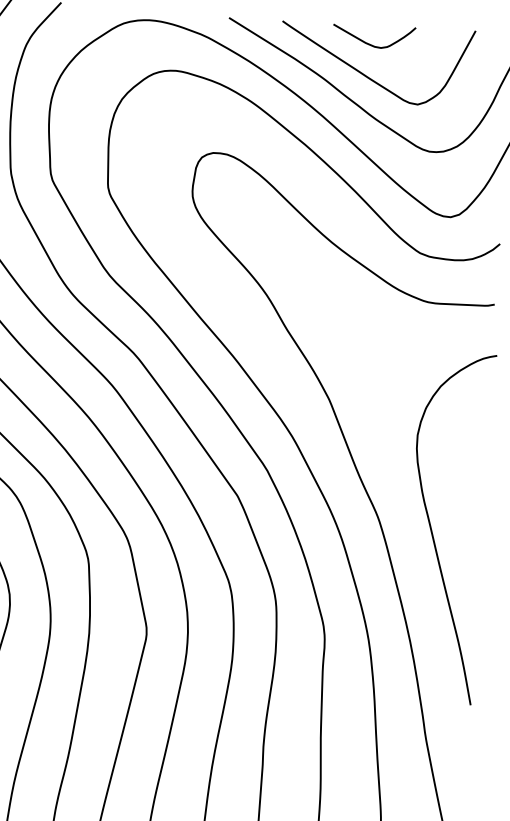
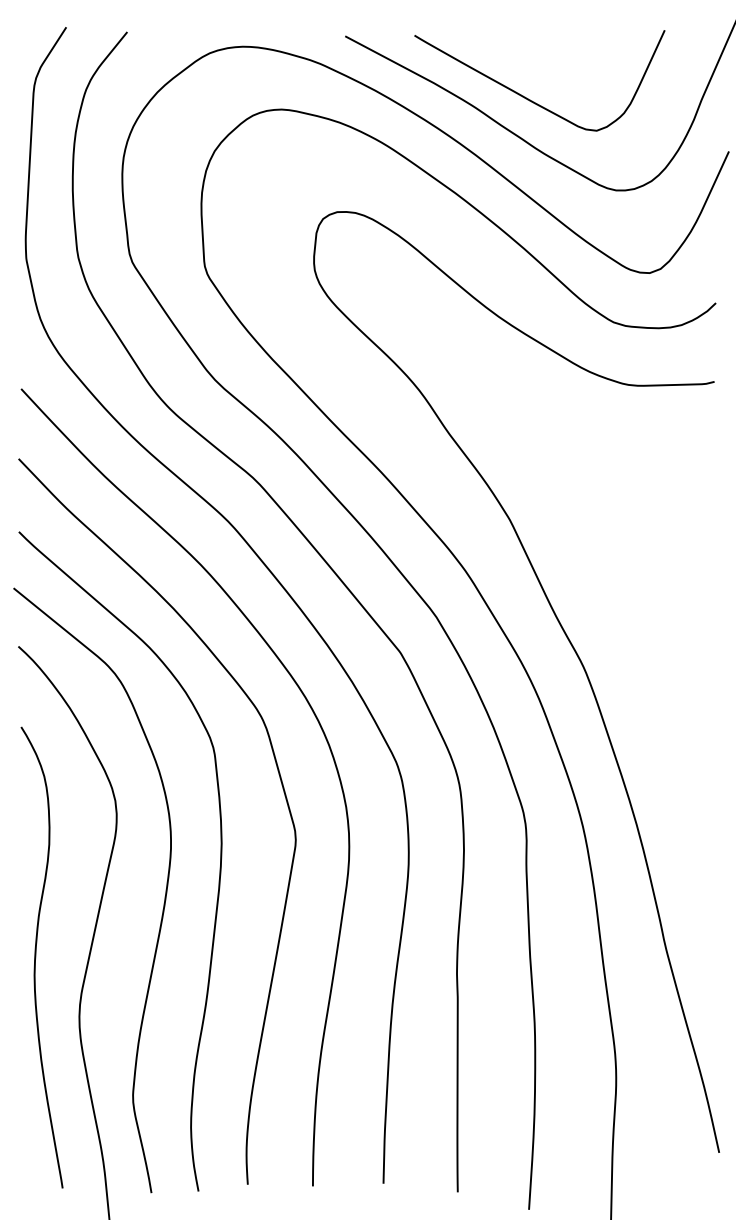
curve: (369, 43) -> (528, 56), removed
curve: (432, 529) -> (654, 677), removed

